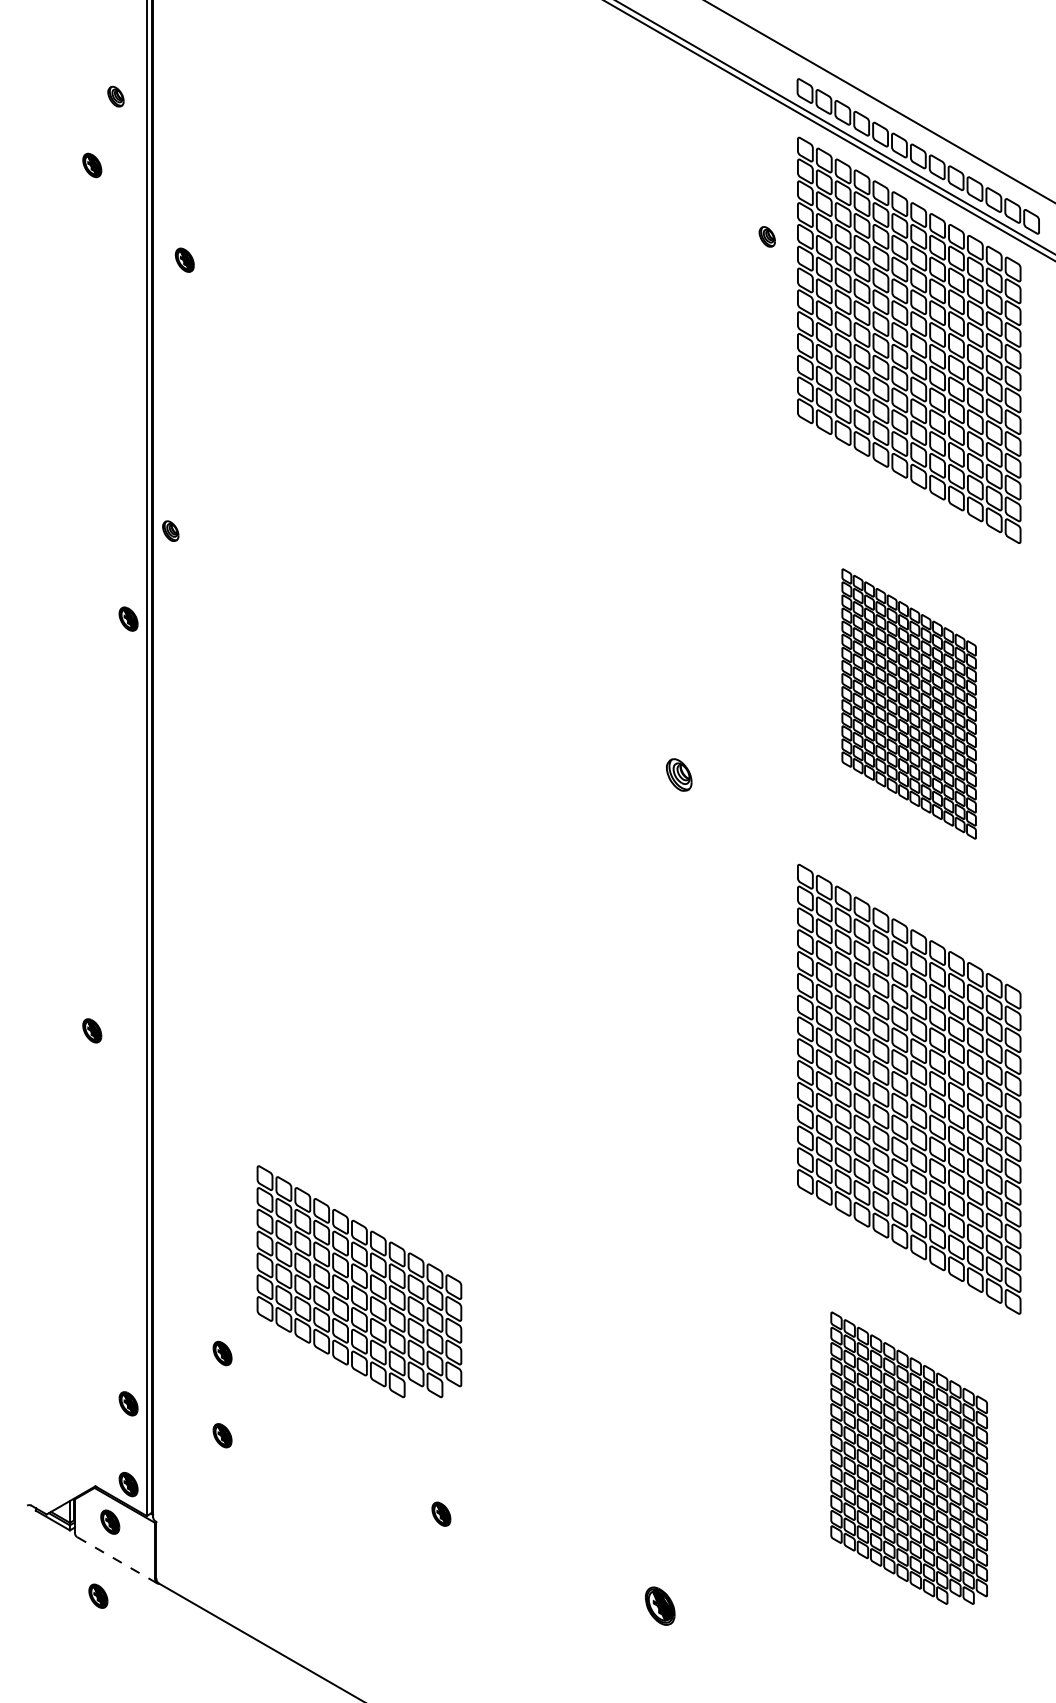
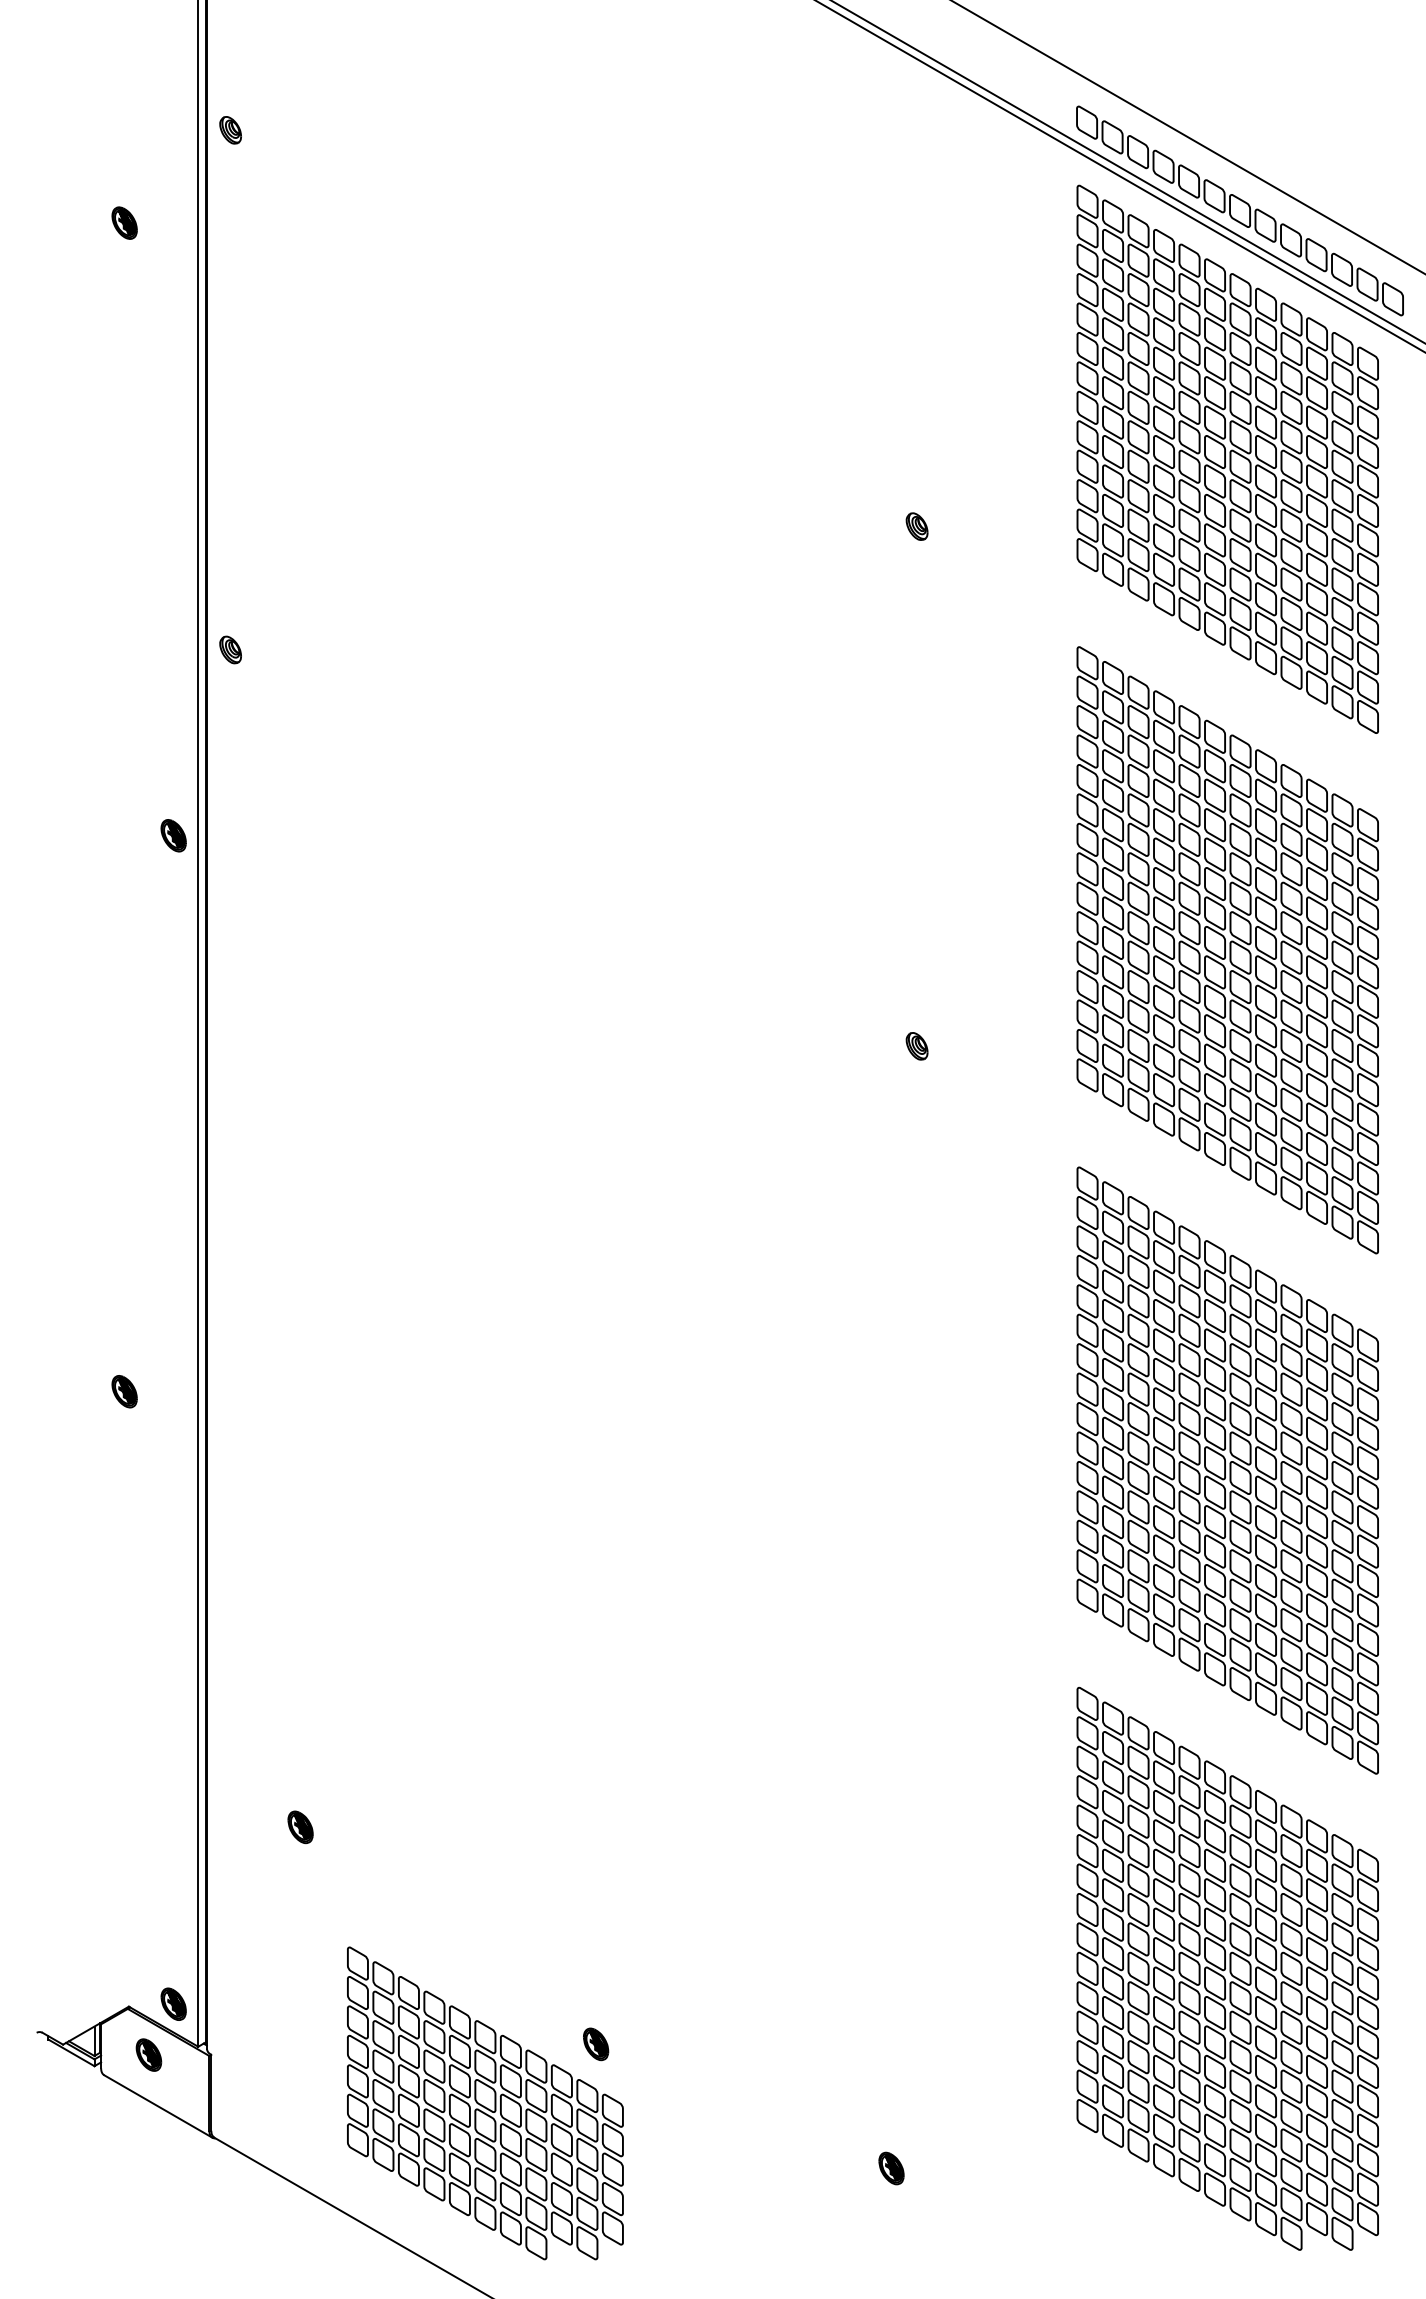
part: (115, 96) -> (230, 130), moved
part: (766, 236) -> (916, 526), moved
part: (184, 259) -> (249, 350), removed
part: (170, 530) -> (230, 649), moved
part: (909, 704) -> (1227, 950), size x1.67
part: (678, 775) -> (916, 1046), size x0.62
part: (359, 1281) -> (485, 2103), moved
part: (128, 1403) -> (173, 1894), removed
part: (222, 1435) -> (300, 1938), removed
part: (909, 1458) -> (1227, 1968), size x1.43
line: (116, 1560) -> (157, 2106), dashed -> solid
part: (98, 1595) -> (132, 2154), removed
part: (660, 1606) -> (891, 2168), size x0.62

